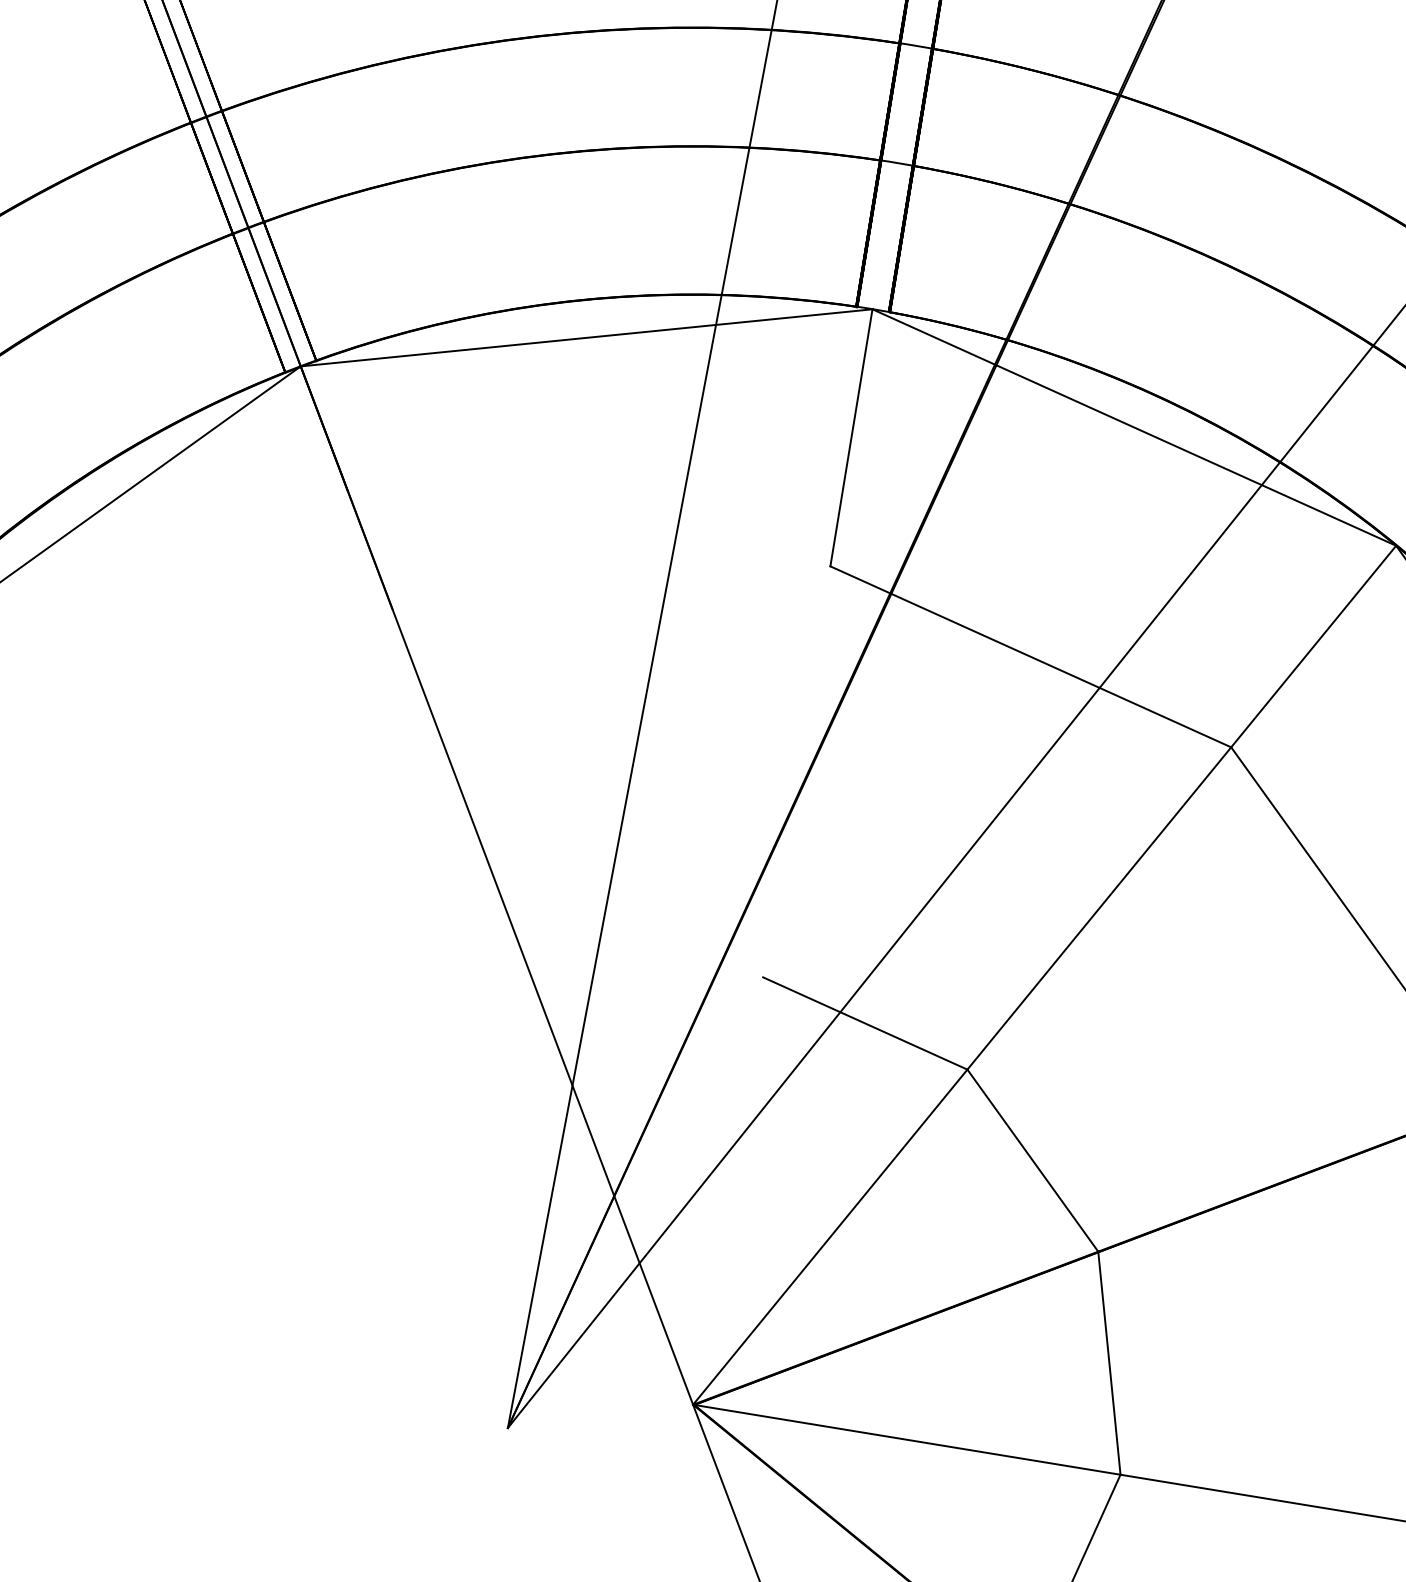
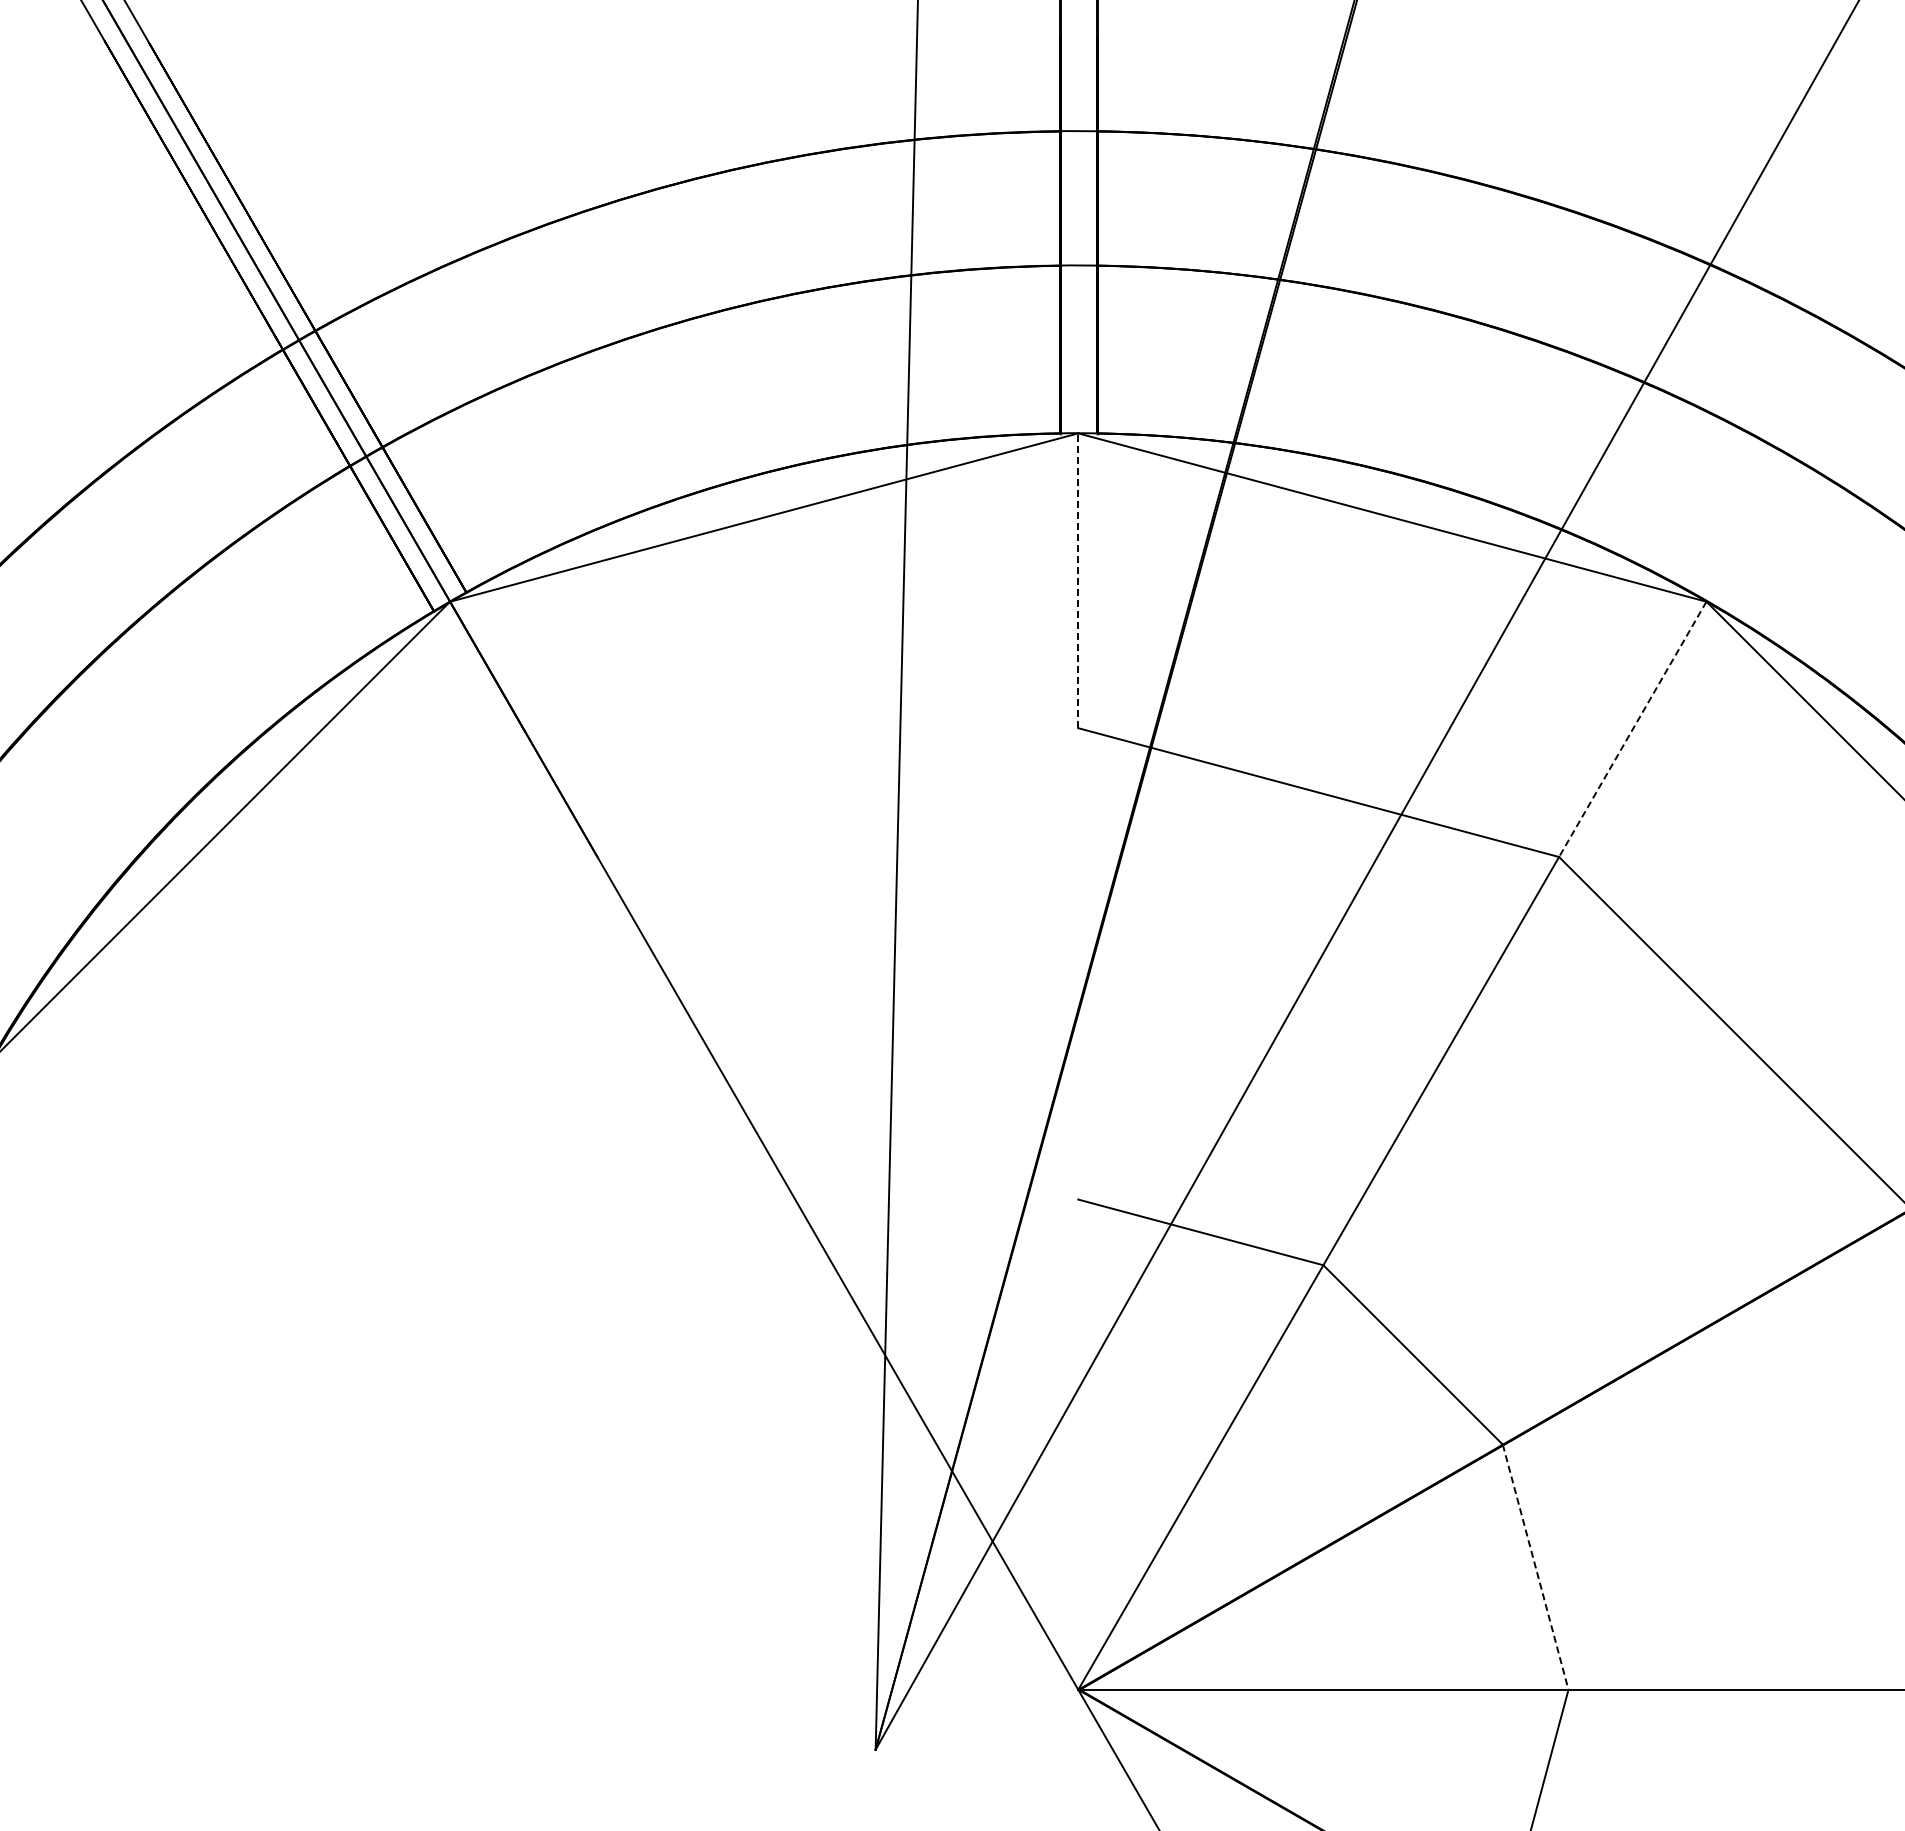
line: (851, 437) -> (1078, 580), solid -> dashed
line: (1313, 646) -> (1632, 729), solid -> dashed
line: (1109, 1363) -> (1535, 1567), solid -> dashed

